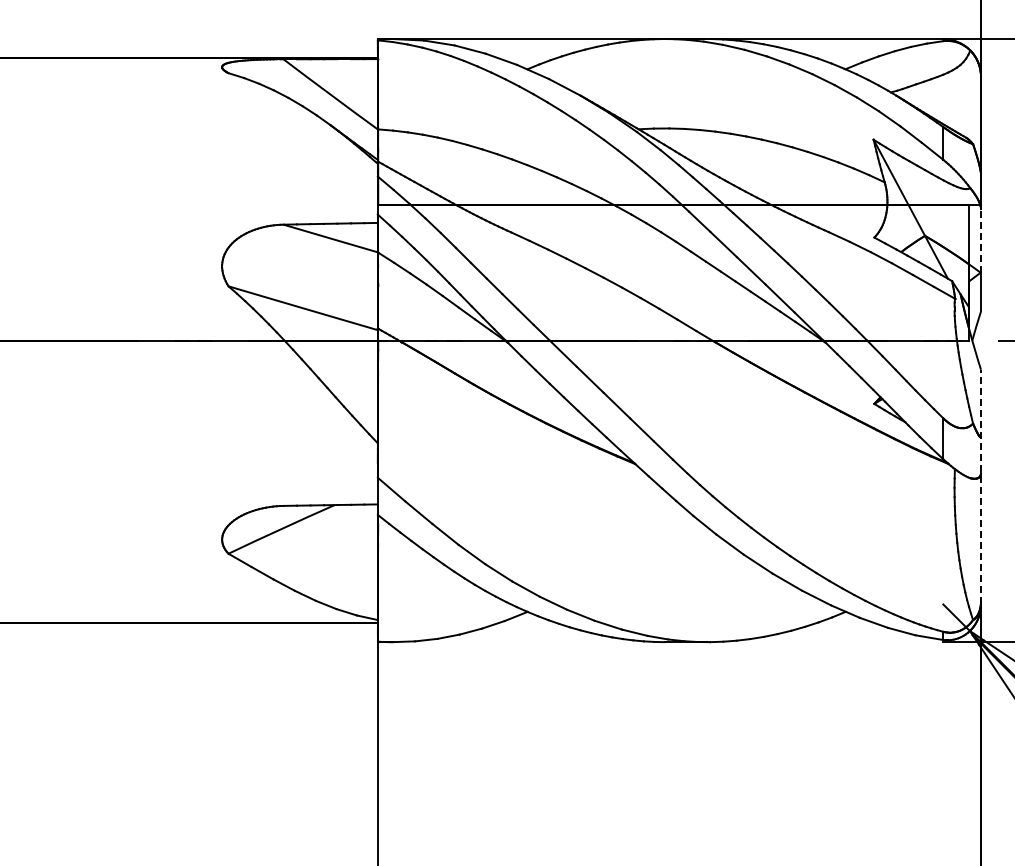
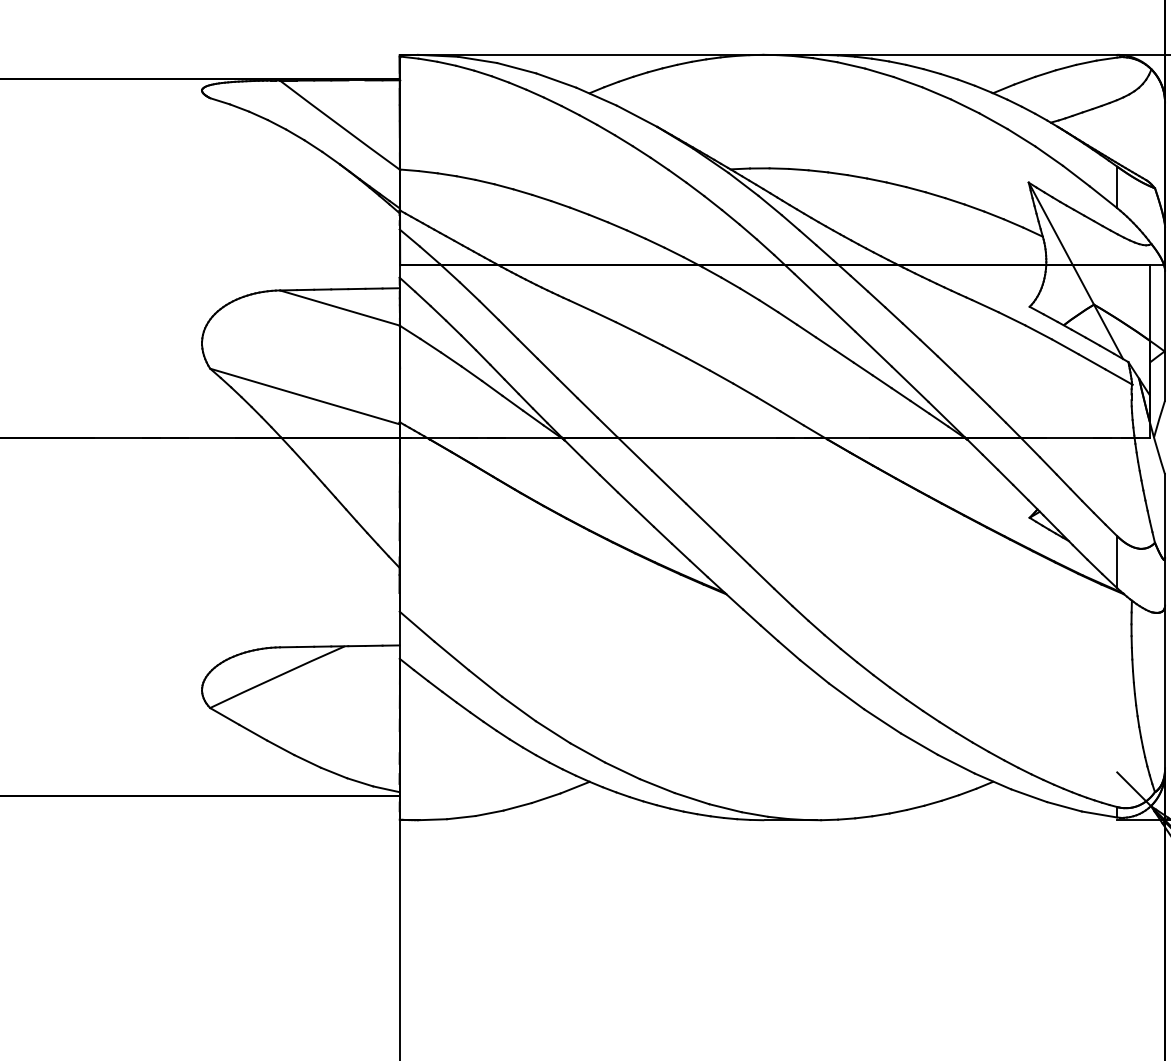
line: (981, 241) -> (1165, 311), dashed -> solid
line: (981, 486) -> (1165, 622), dashed -> solid

